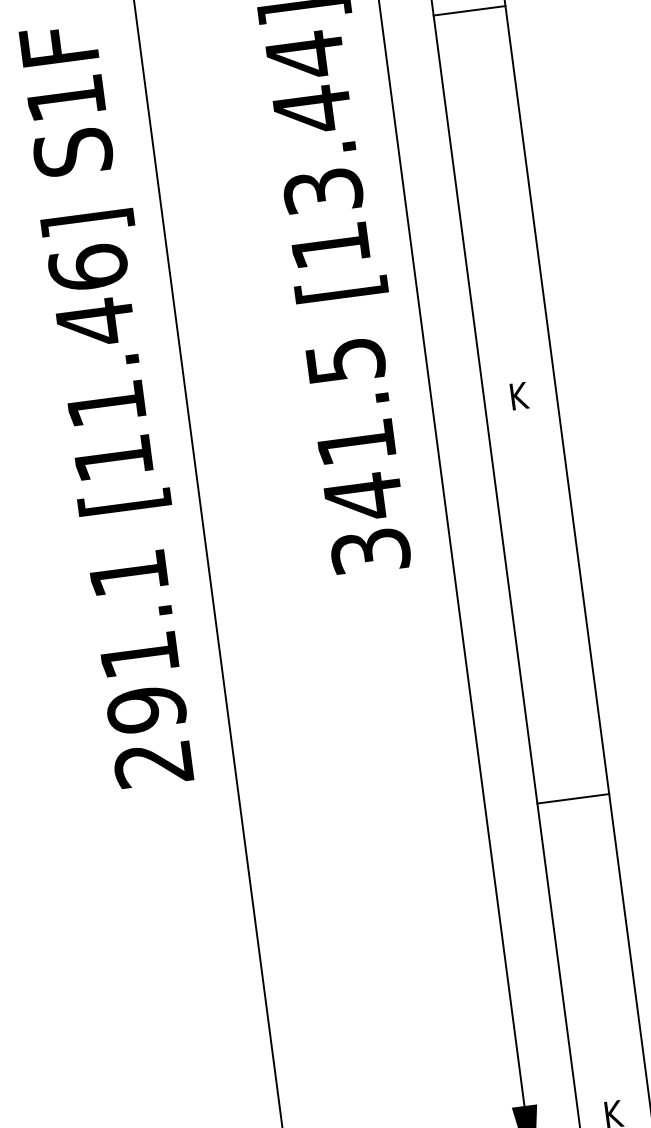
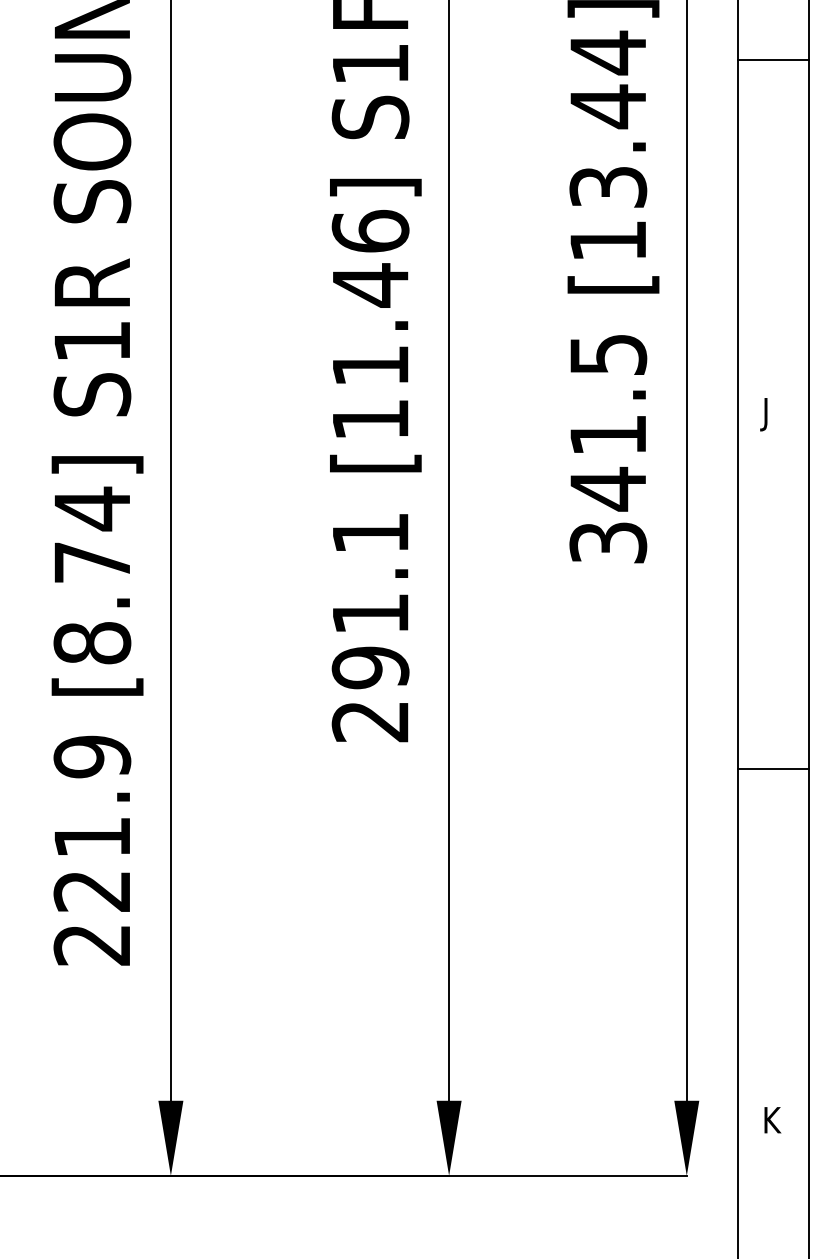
line: (468, 10) -> (772, 59), moved
text: (517, 399) -> (770, 414), K -> J
line: (572, 798) -> (772, 768), moved

